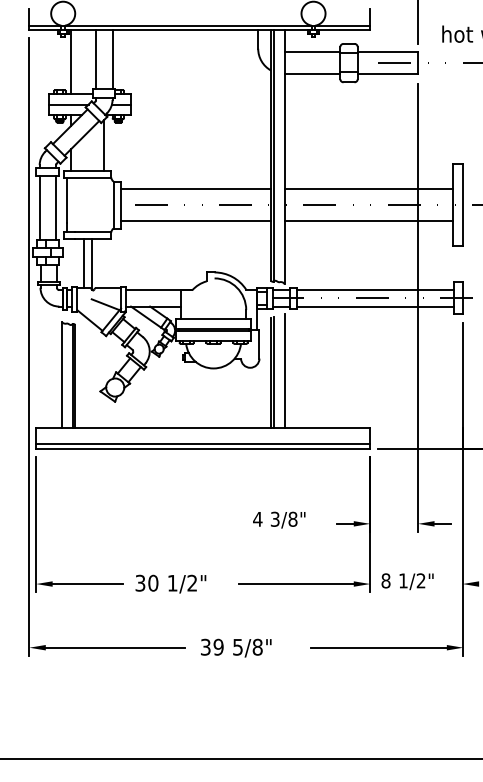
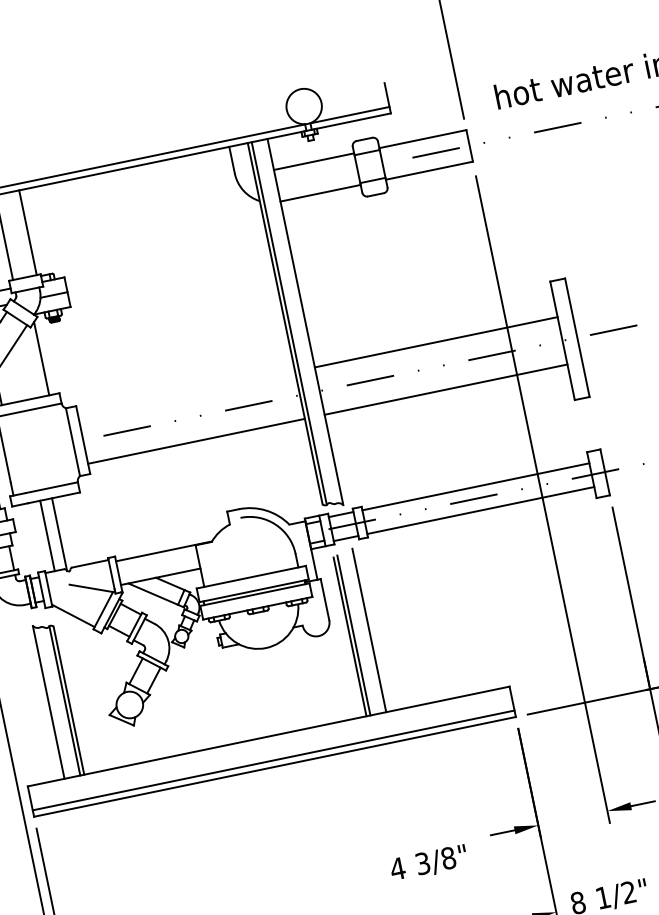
line: (195, 188) -> (186, 393), removed
text: (279, 519) -> (429, 862), moved

